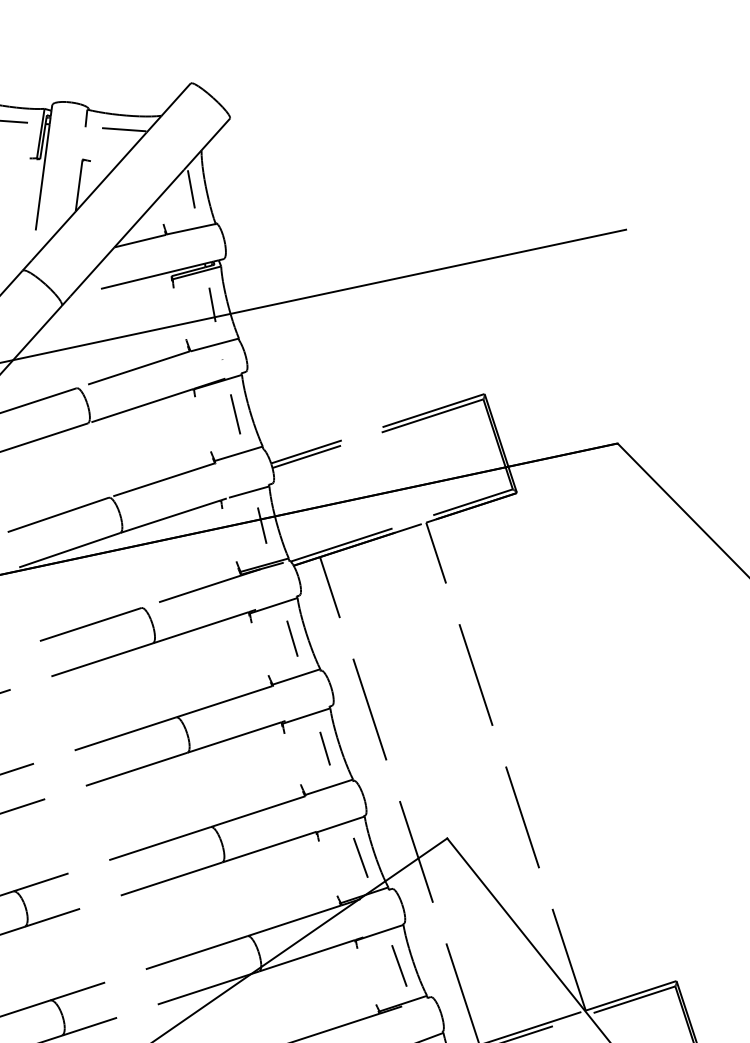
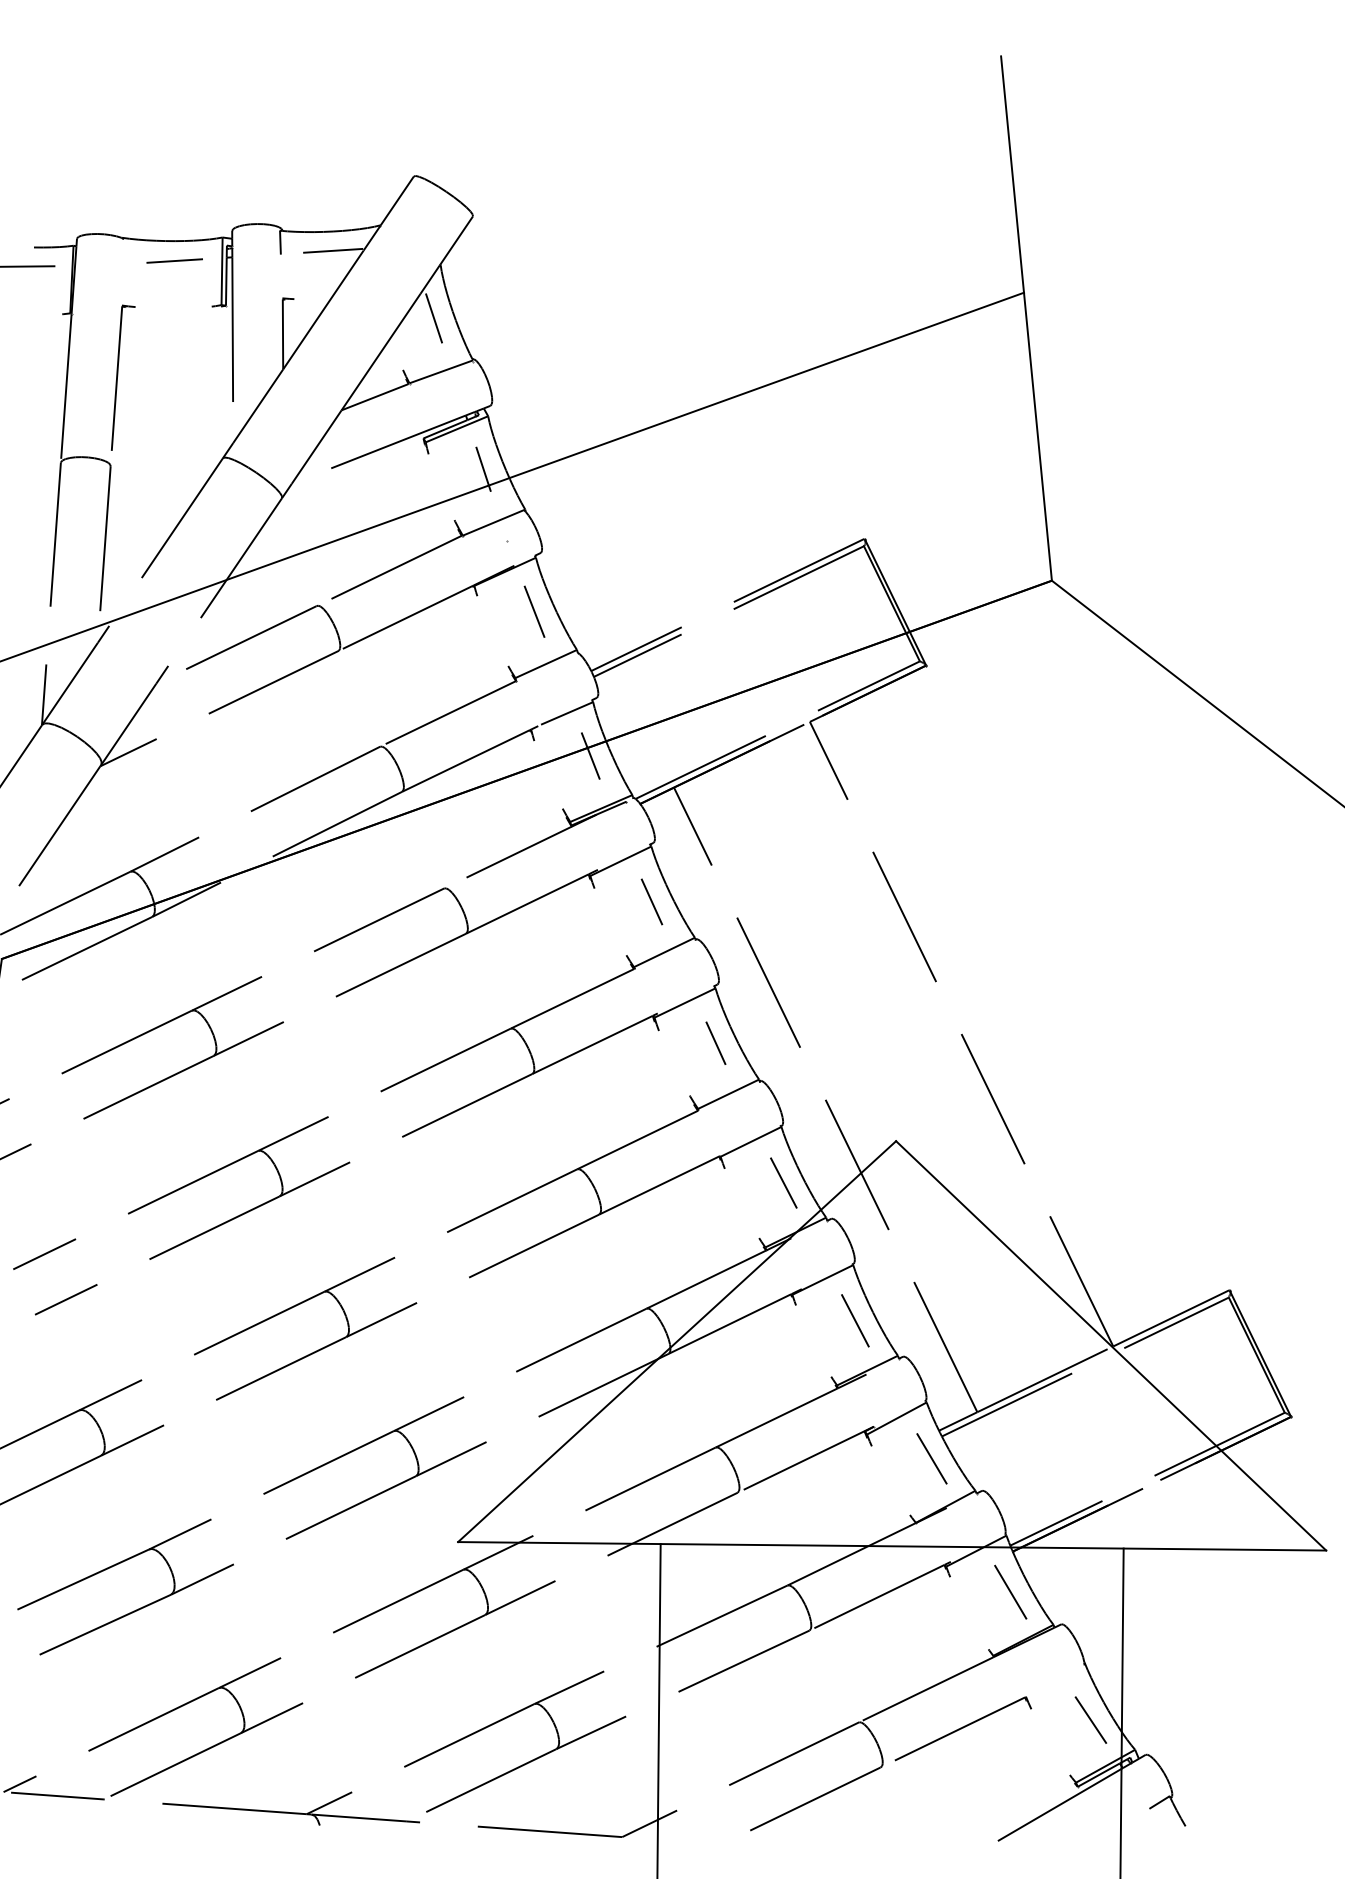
line: (625, 248) -> (1026, 318), added

